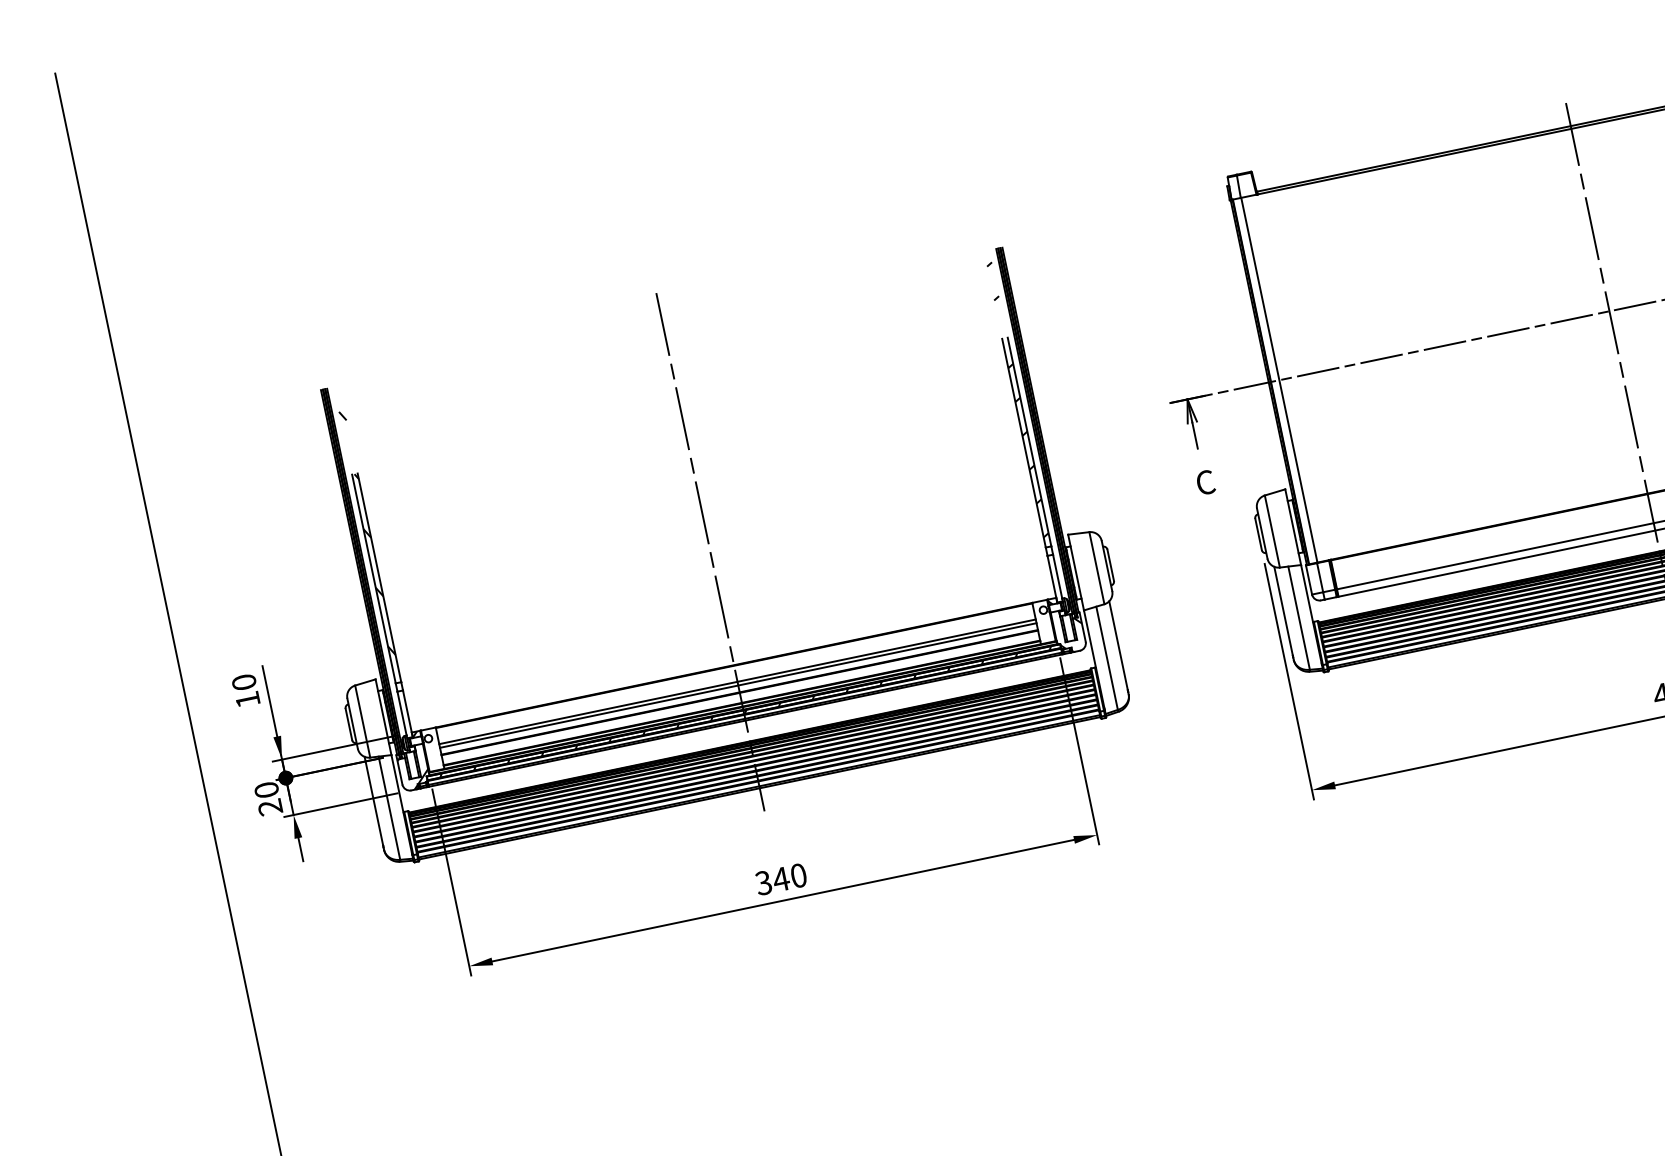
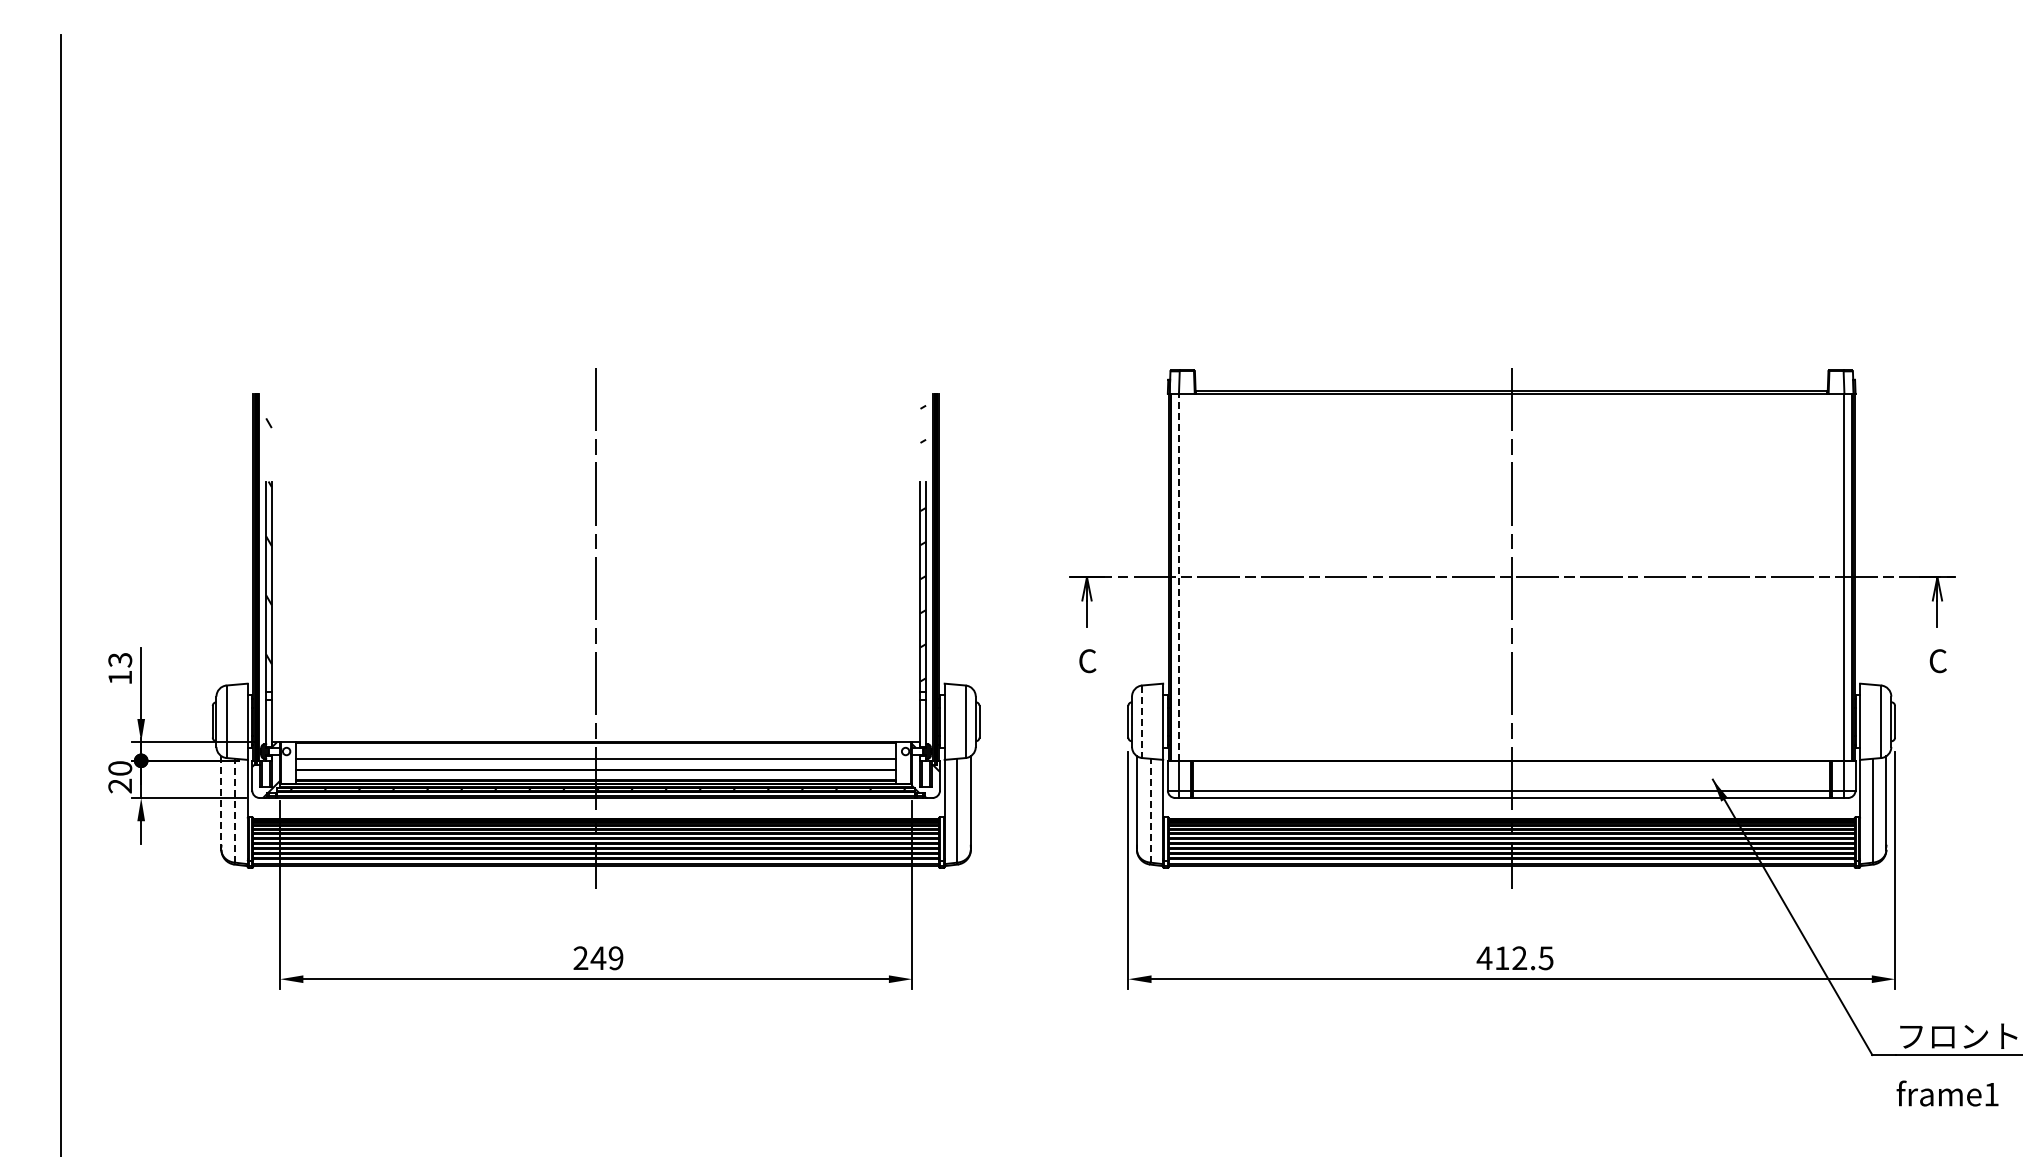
line: (1279, 380) -> (1179, 577), solid -> dashed
line: (1272, 532) -> (1142, 722), solid -> dashed
line: (1299, 617) -> (1150, 810), solid -> dashed
text: (244, 681) -> (120, 659), 10 -> 13
line: (737, 685) -> (595, 762), removed
line: (373, 800) -> (221, 800), solid -> dashed
line: (388, 808) -> (234, 810), solid -> dashed
text: (781, 879) -> (598, 958), 340 -> 249

